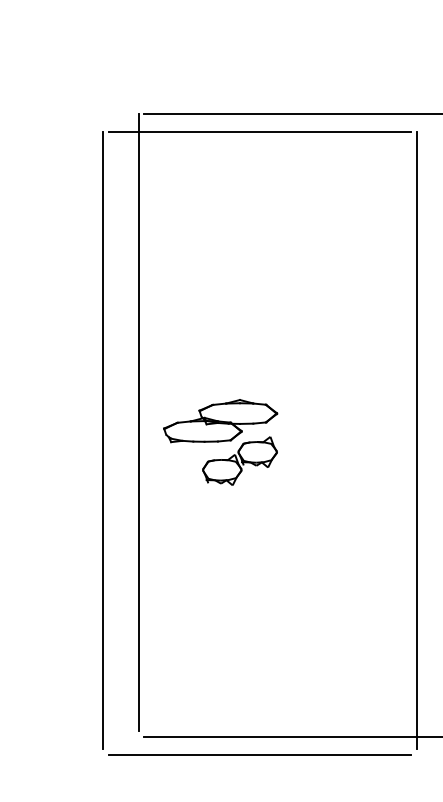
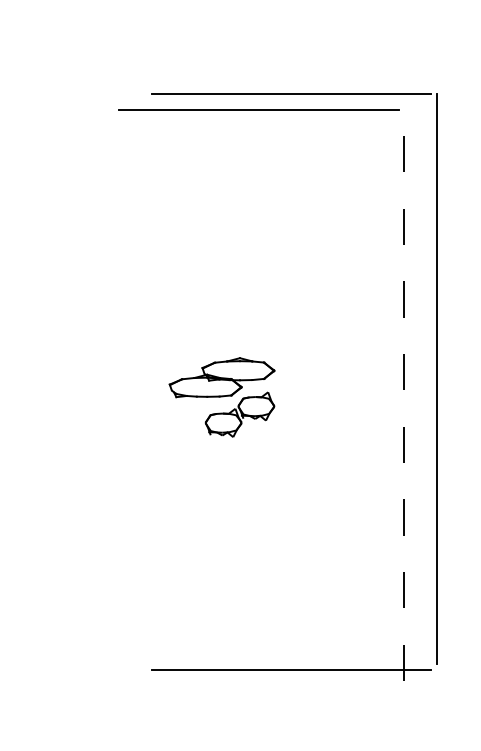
line: (138, 421) -> (146, 378), removed
line: (103, 440) -> (113, 395), removed
line: (417, 440) -> (404, 395), solid -> dashed
line: (259, 754) -> (258, 686), removed

